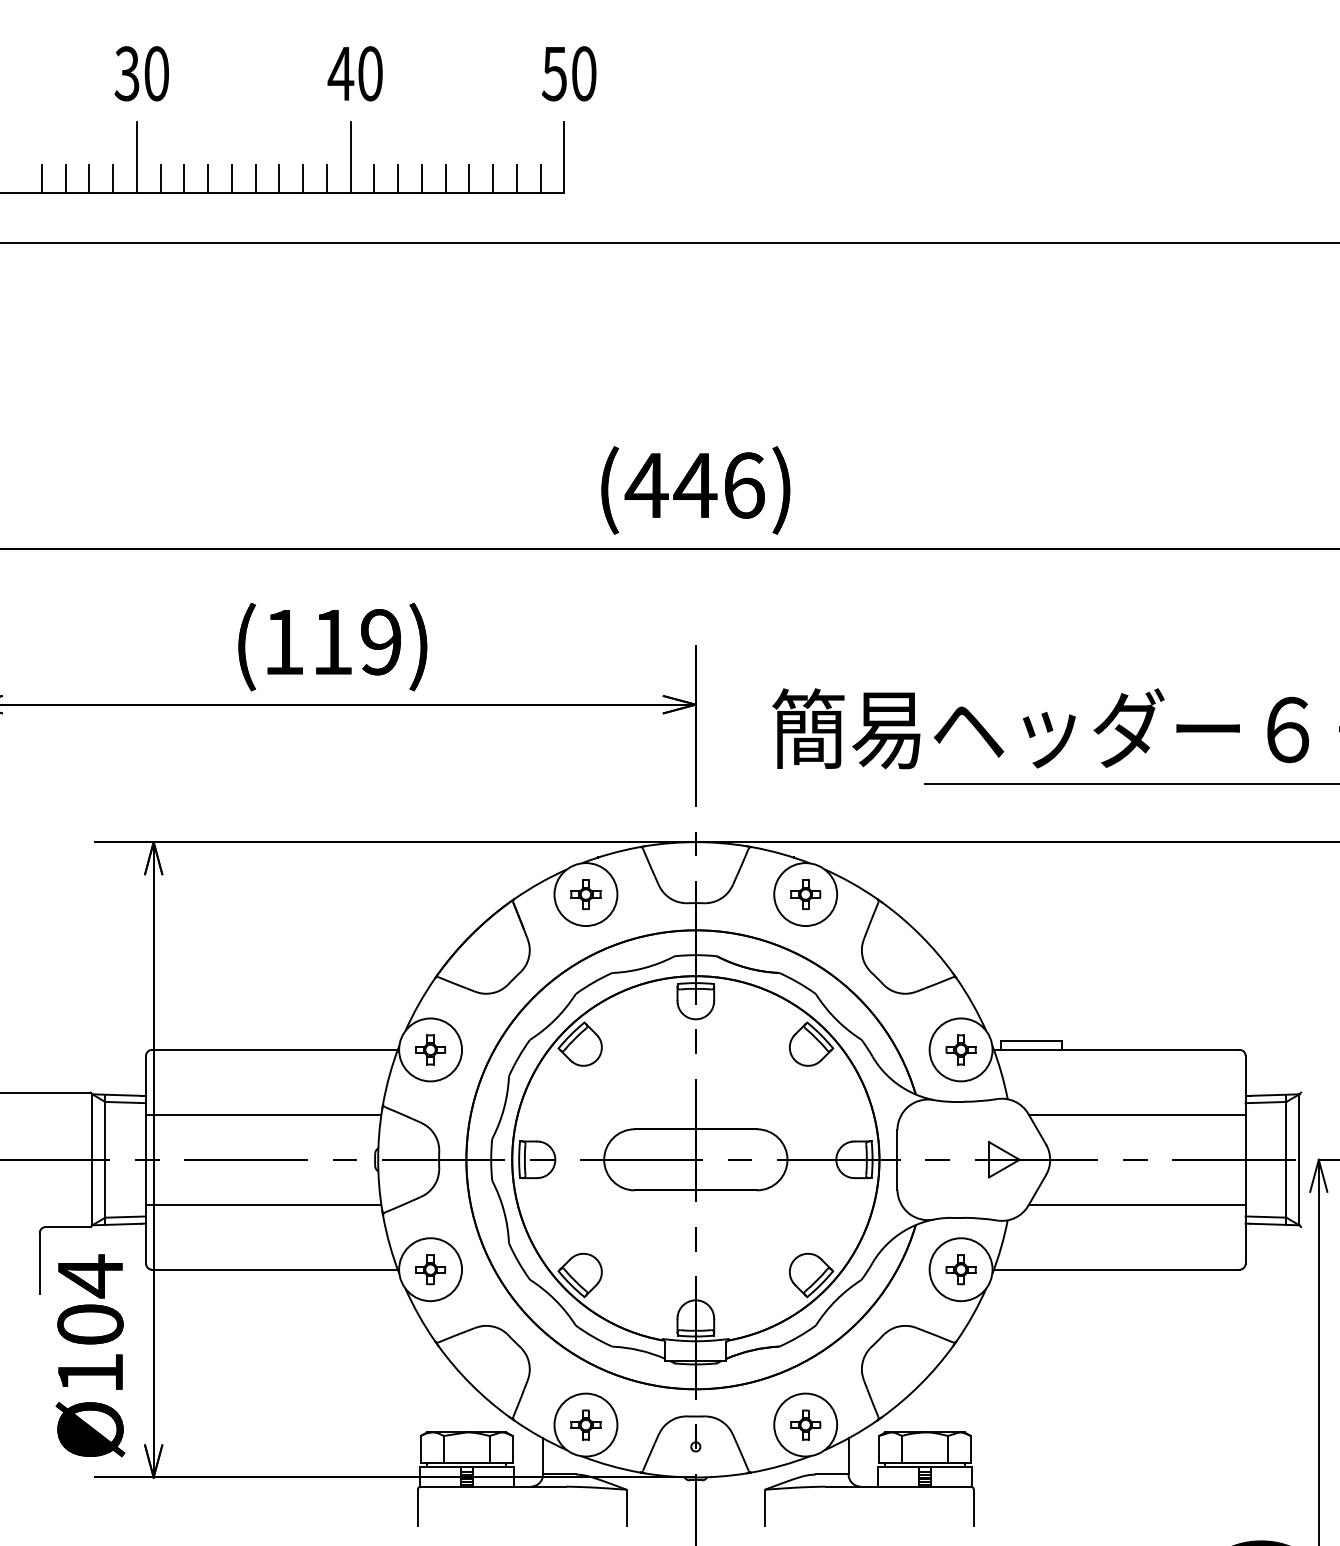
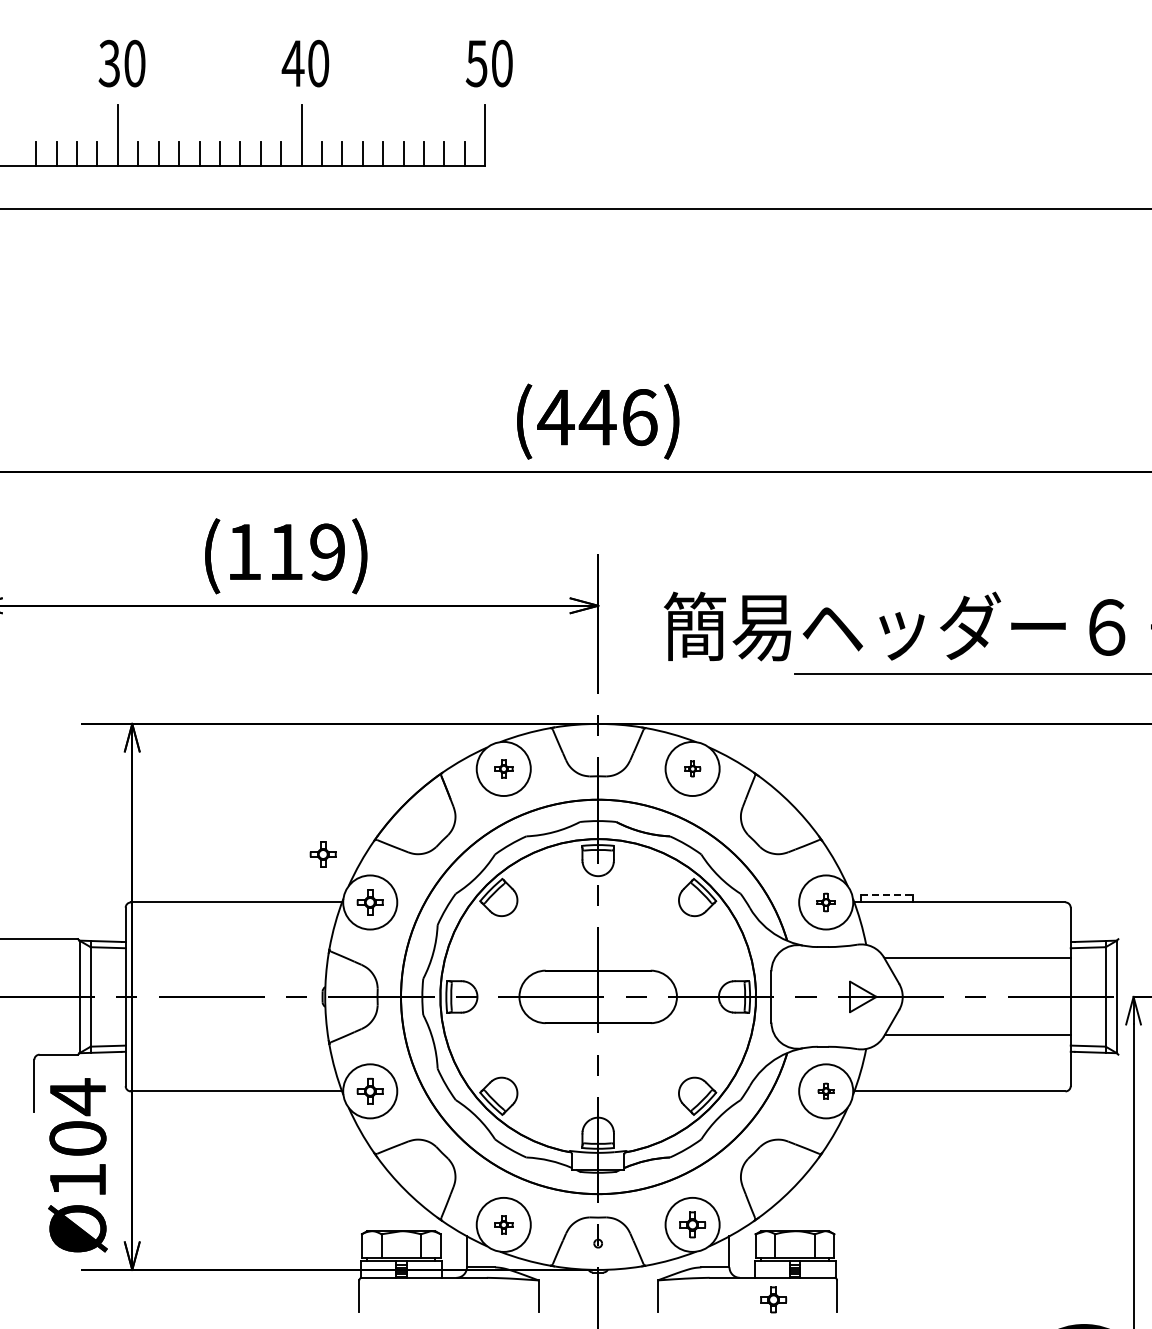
part: (585, 894) -> (503, 768), size x0.7
part: (805, 894) -> (692, 768), size x0.6
part: (375, 994) -> (322, 854), added
line: (1032, 1040) -> (887, 894), solid -> dashed
part: (960, 1049) -> (825, 902), size x0.7
line: (263, 1115) -> (226, 958), removed
line: (263, 1204) -> (226, 1035), removed
part: (960, 1268) -> (825, 1090), size x0.6
part: (585, 1424) -> (503, 1224), size x0.7
part: (899, 1511) -> (773, 1299), added

